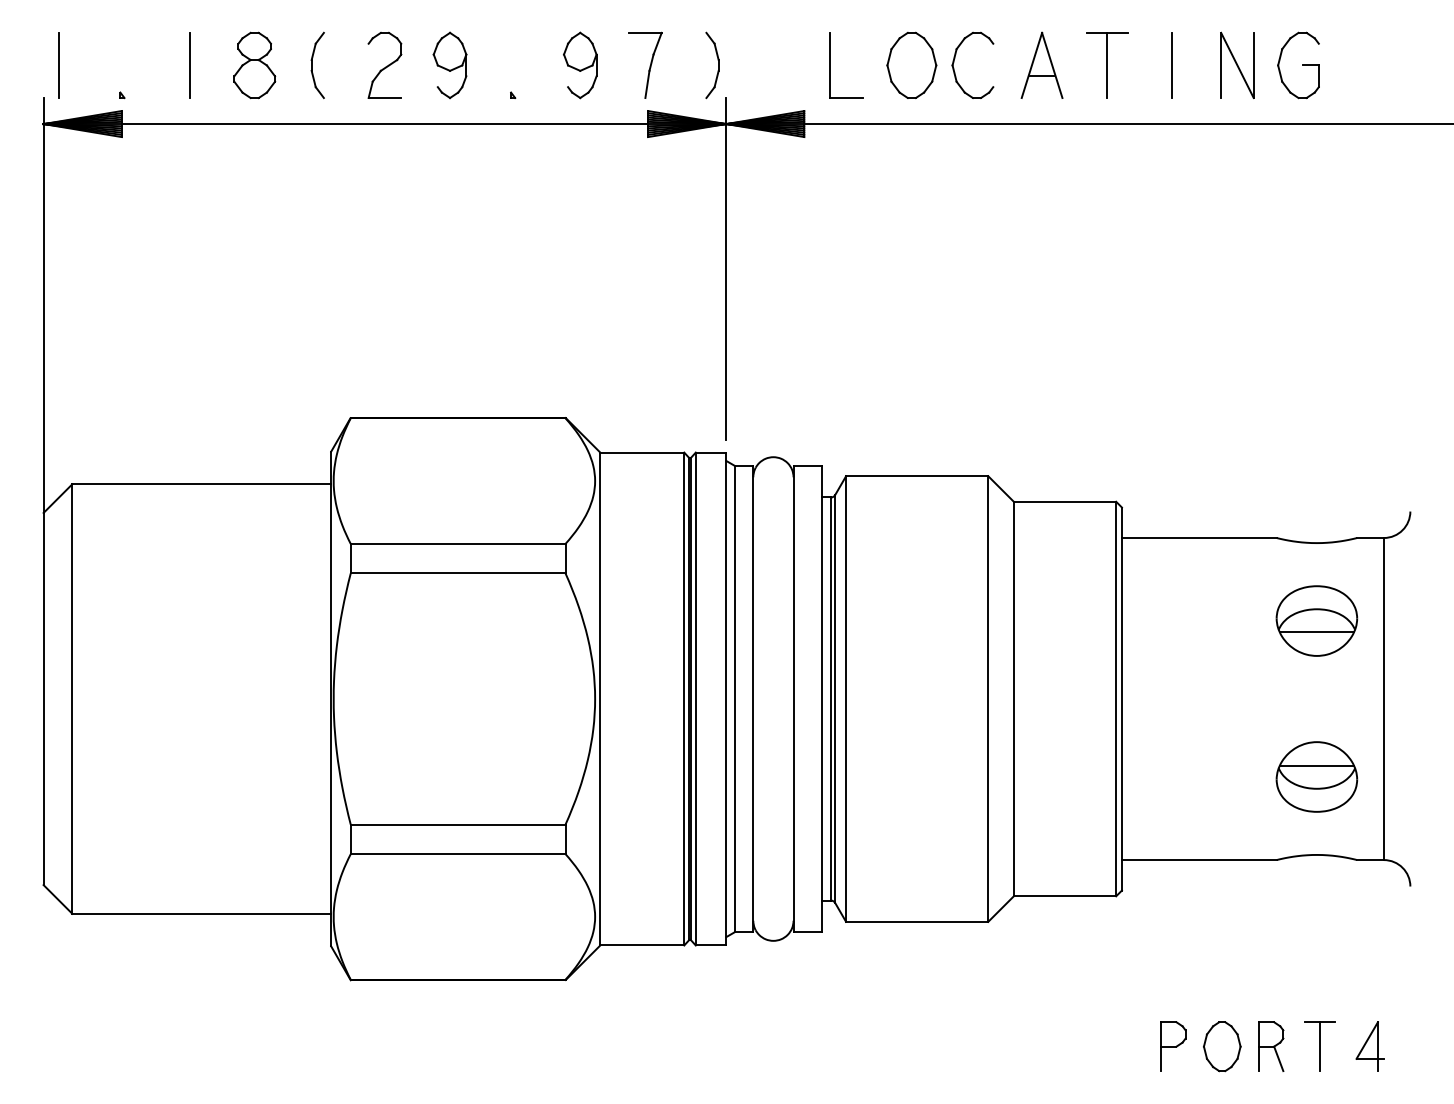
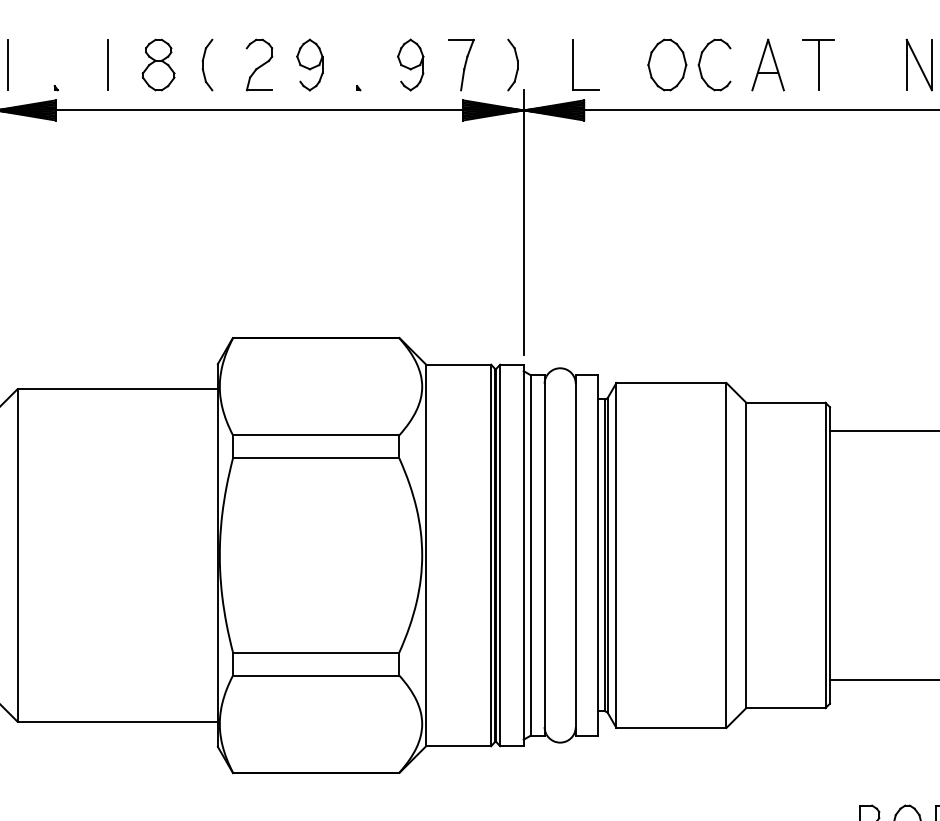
part: (830, 65) -> (573, 65), moved
line: (1172, 65) -> (869, 65), removed

